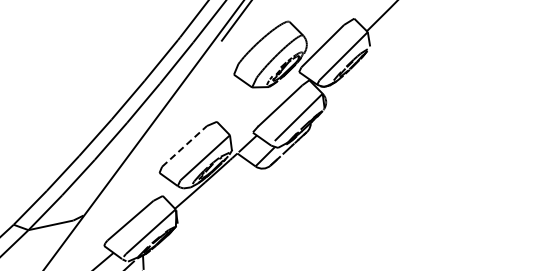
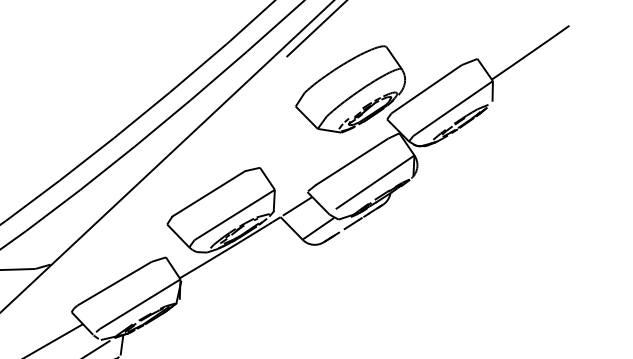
line: (184, 146) -> (208, 193), dashed -> solid

